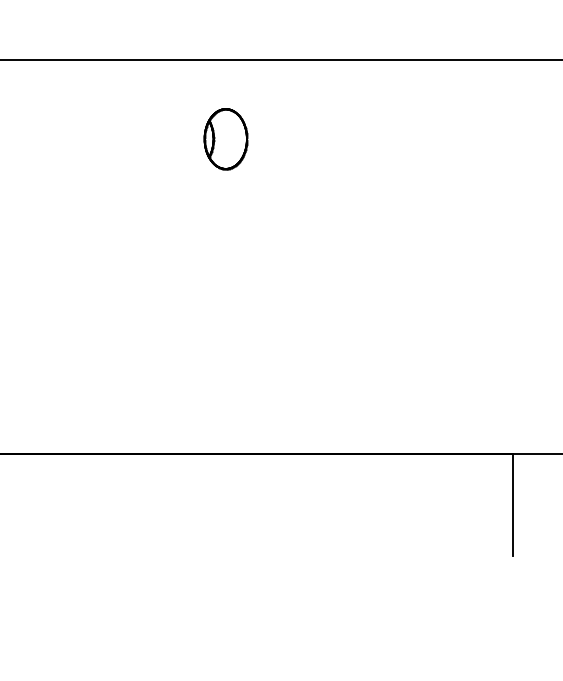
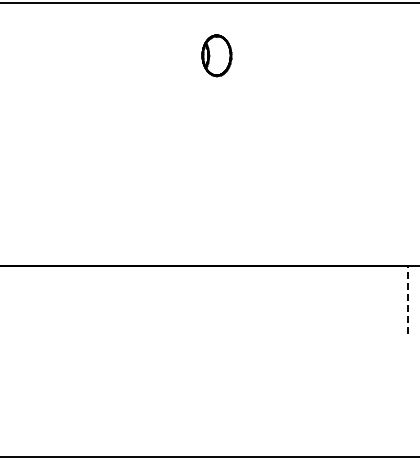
line: (513, 504) -> (408, 299), solid -> dashed

